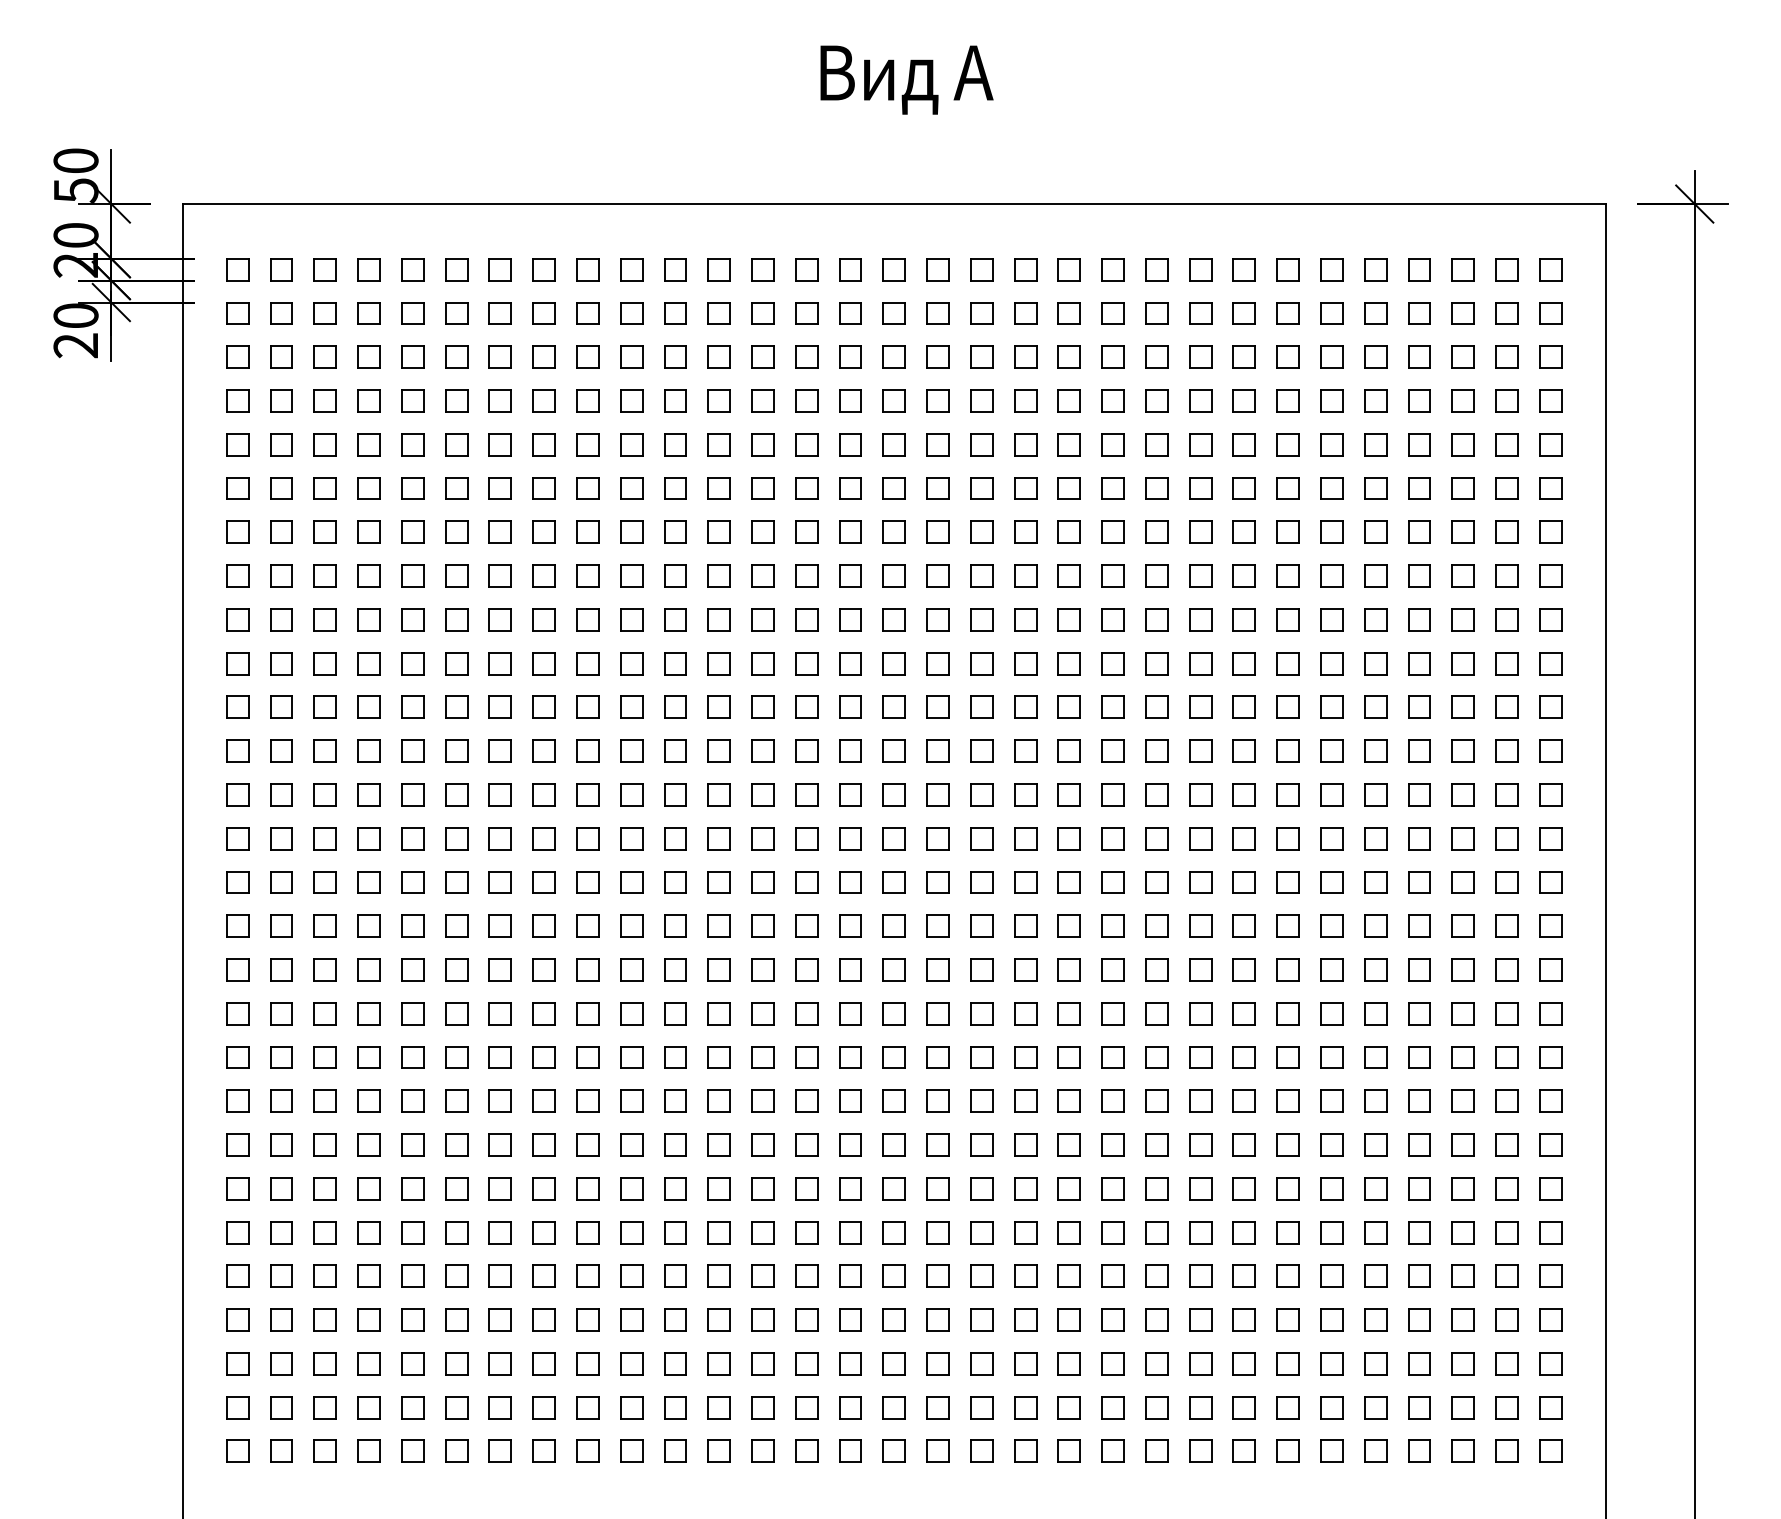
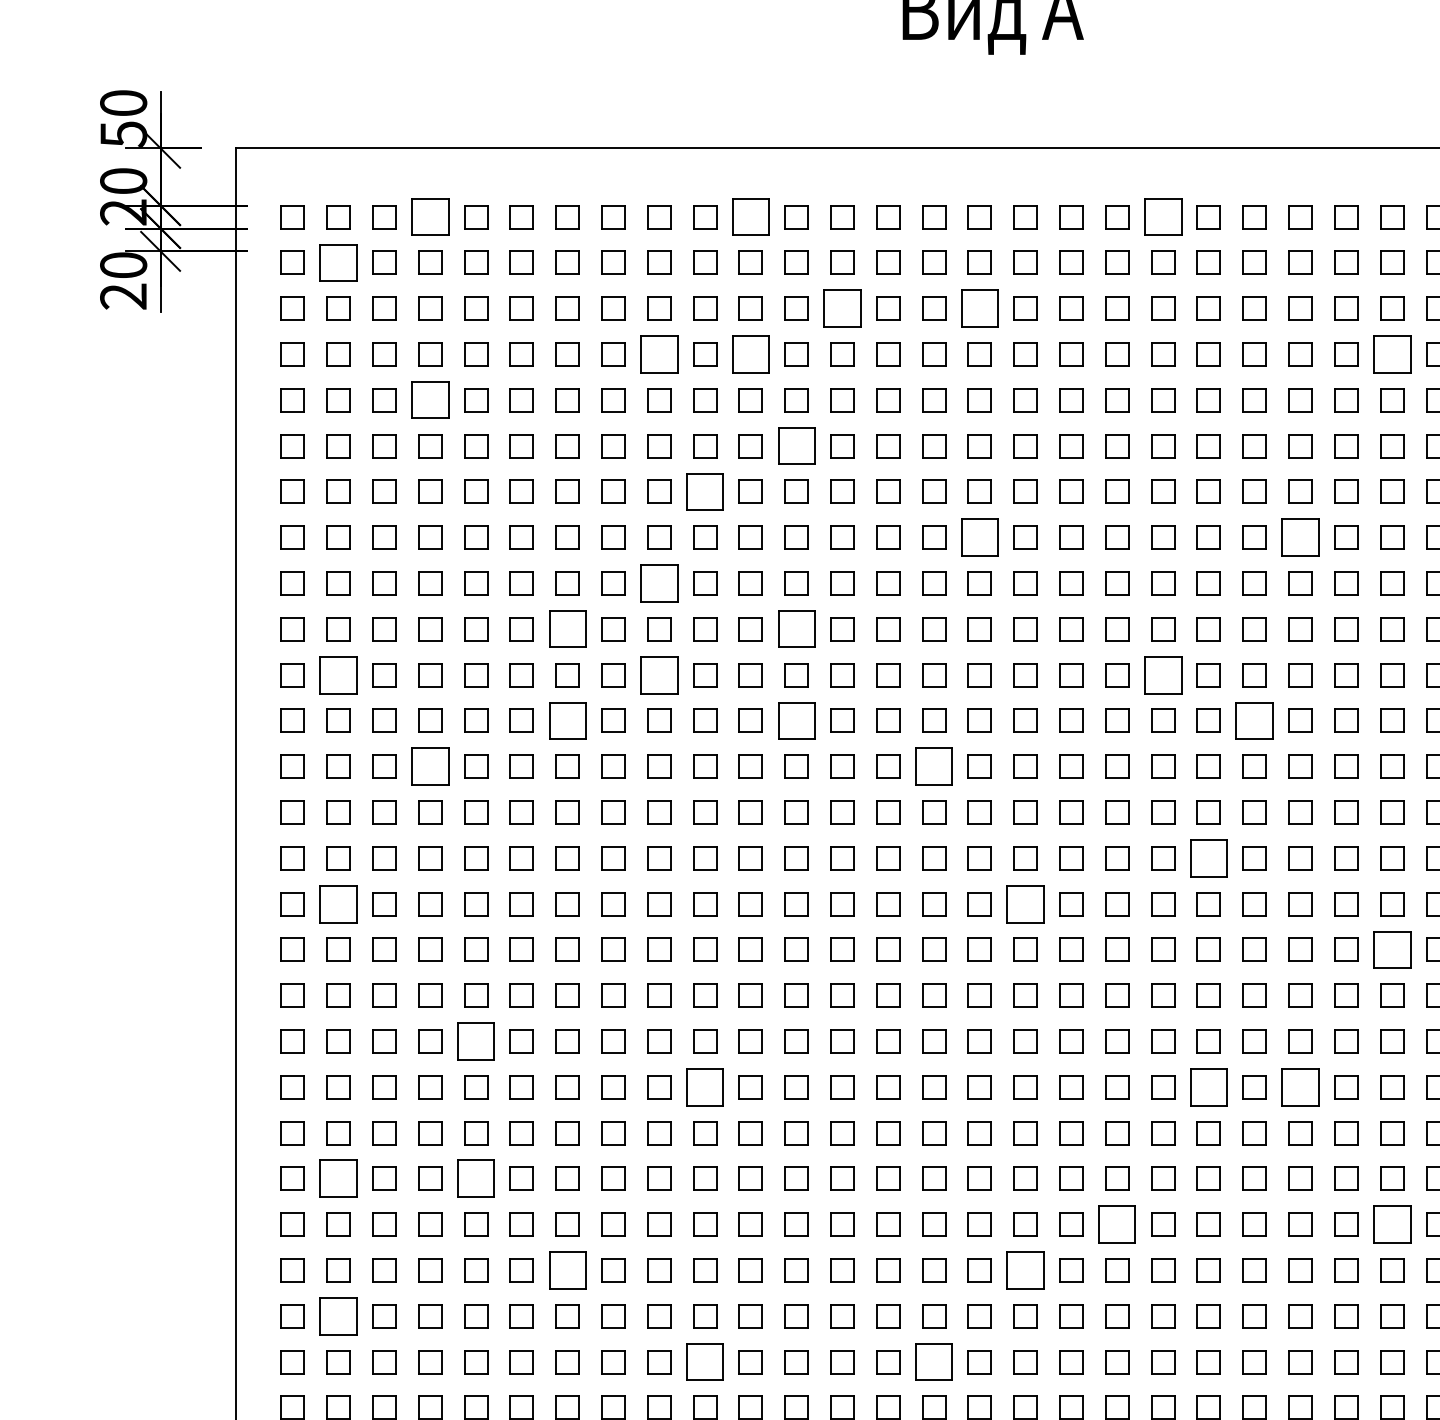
part: (368, 269) -> (429, 216), size x1.6
part: (675, 269) -> (750, 216), size x1.6
part: (1068, 269) -> (1162, 216), size x1.6
part: (281, 313) -> (338, 262), size x1.6
part: (762, 356) -> (842, 307), size x1.6
part: (893, 356) -> (979, 307), size x1.6
part: (587, 400) -> (658, 353), size x1.6
part: (675, 400) -> (750, 353), size x1.6
part: (1287, 400) -> (1391, 353), size x1.6
part: (368, 444) -> (429, 399), size x1.6
part: (718, 488) -> (795, 446), size x1.6
part: (631, 531) -> (704, 491), size x1.6
part: (893, 575) -> (979, 537), size x1.6
part: (1200, 575) -> (1300, 537), size x1.6
part: (587, 619) -> (658, 583), size x1.6
part: (499, 663) -> (566, 629), size x1.6
part: (718, 663) -> (795, 629), size x1.6
part: (281, 706) -> (338, 674), size x1.6
part: (587, 706) -> (658, 674), size x1.6
part: (1068, 706) -> (1162, 674), size x1.6
part: (499, 750) -> (566, 720), size x1.6
part: (718, 750) -> (795, 720), size x1.6
part: (1156, 750) -> (1254, 720), size x1.6
part: (368, 794) -> (429, 766), size x1.6
part: (850, 794) -> (934, 766), size x1.6
part: (1112, 882) -> (1208, 858), size x1.6
part: (281, 925) -> (338, 903), size x1.6
part: (937, 925) -> (1025, 903), size x1.6
part: (1287, 969) -> (1391, 949), size x1.6
part: (412, 1057) -> (475, 1041), size x1.6
part: (631, 1100) -> (704, 1086), size x1.6
part: (1112, 1100) -> (1208, 1086), size x1.6
part: (1200, 1100) -> (1300, 1086), size x1.6
part: (281, 1188) -> (338, 1178), size x1.6
part: (412, 1188) -> (475, 1178), size x1.6
part: (1025, 1232) -> (1117, 1224), size x1.6
part: (1287, 1232) -> (1391, 1224), size x1.6
part: (499, 1275) -> (566, 1269), size x1.6
part: (937, 1275) -> (1025, 1269), size x1.6
part: (281, 1319) -> (338, 1315), size x1.6
part: (631, 1363) -> (704, 1361), size x1.6
part: (850, 1363) -> (934, 1361), size x1.6

